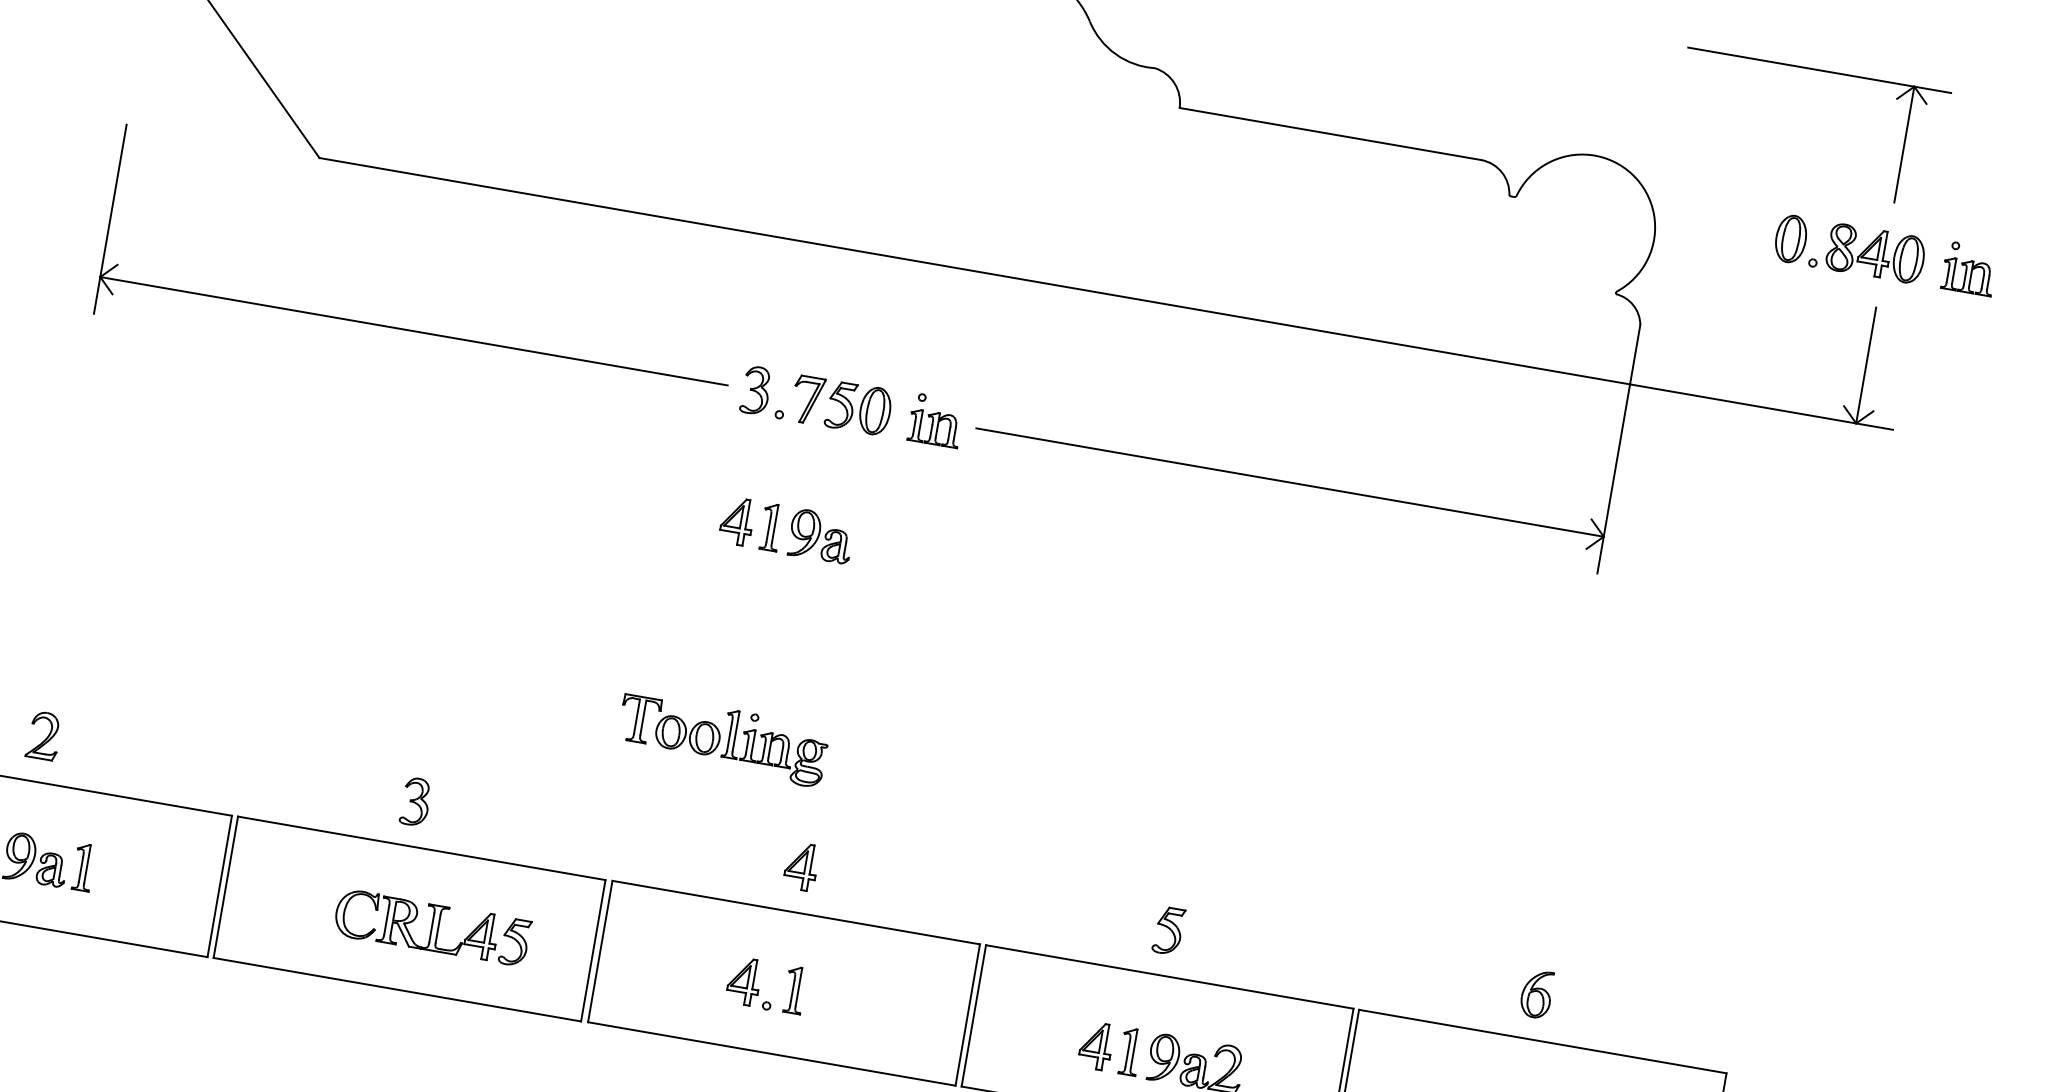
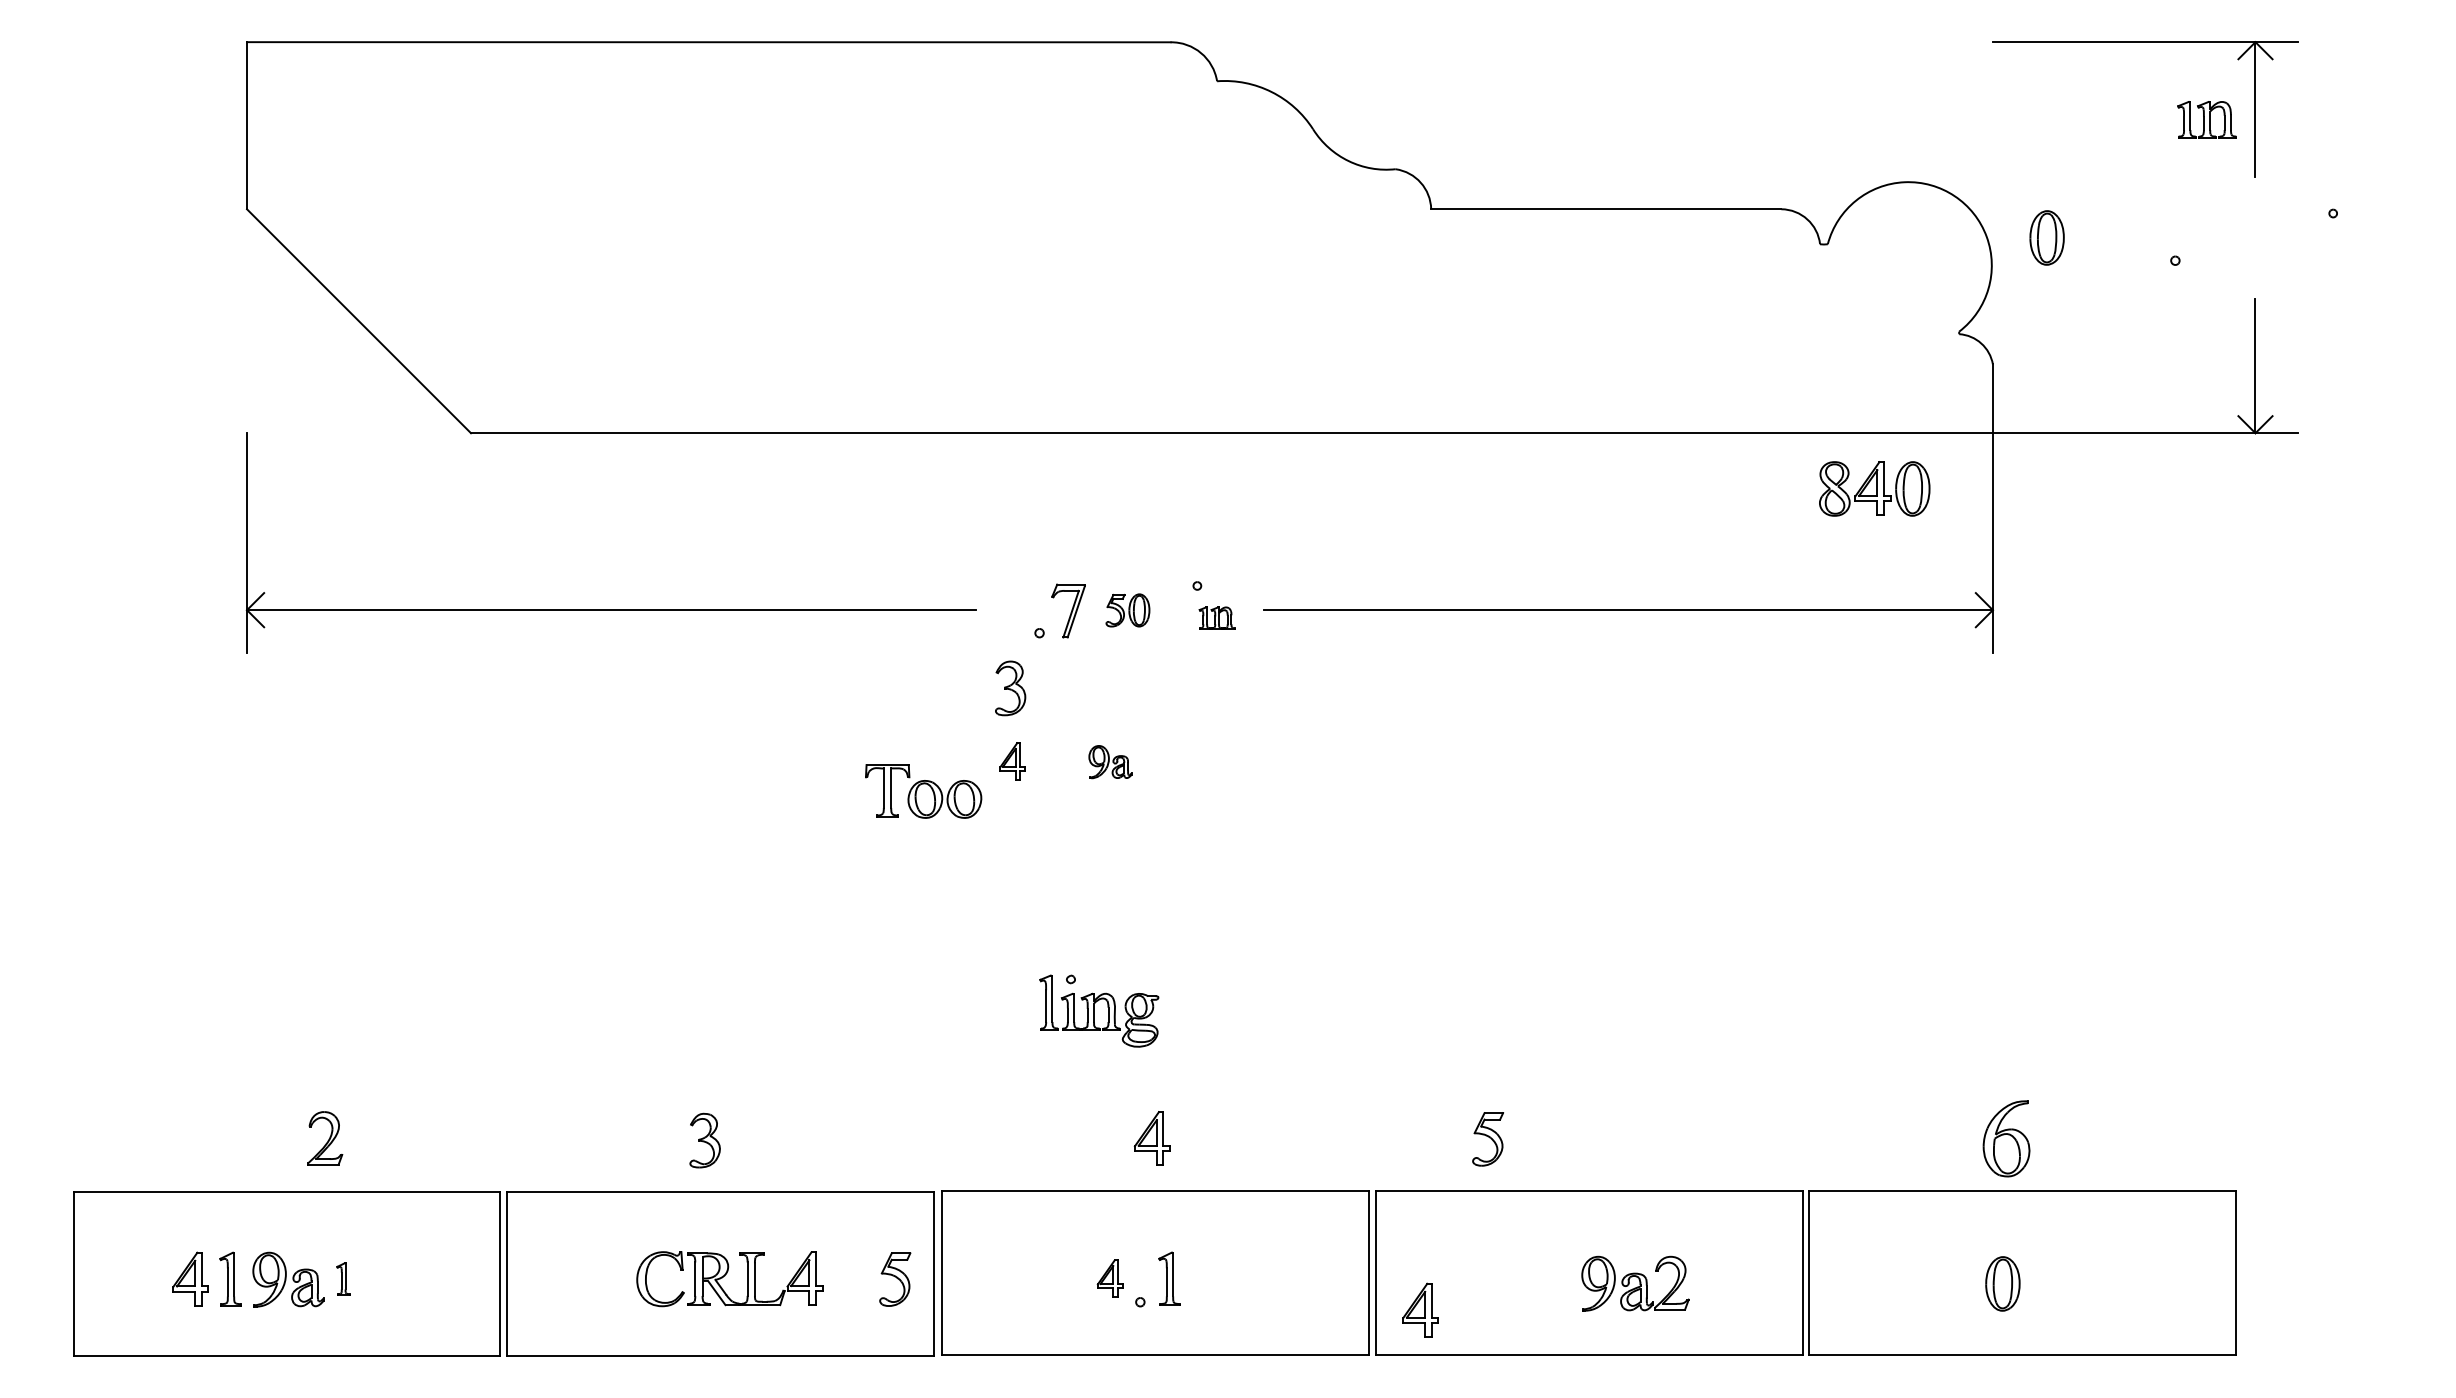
part: (1790, 238) -> (2046, 237), moved
part: (1875, 253) -> (1874, 488), moved
part: (1967, 276) -> (2206, 119), moved
part: (755, 390) -> (1010, 688), moved
part: (858, 408) -> (1127, 610), size x0.6
part: (934, 427) -> (1216, 617), size x0.6
part: (736, 521) -> (1012, 761), size x0.7
part: (771, 527) -> (1052, 761), removed
part: (821, 535) -> (1110, 761), size x0.6
part: (670, 725) -> (923, 791), moved
part: (44, 735) -> (325, 1138), moved
part: (83, 866) -> (343, 1278), size x0.6
part: (1169, 931) -> (1488, 1139), moved
part: (515, 942) -> (895, 1279), moved
part: (743, 980) -> (1109, 1278), size x0.7
part: (1536, 993) -> (2006, 1138), size x1.4
part: (1096, 1045) -> (1420, 1309), moved
part: (1130, 1051) -> (1559, 1282), removed

